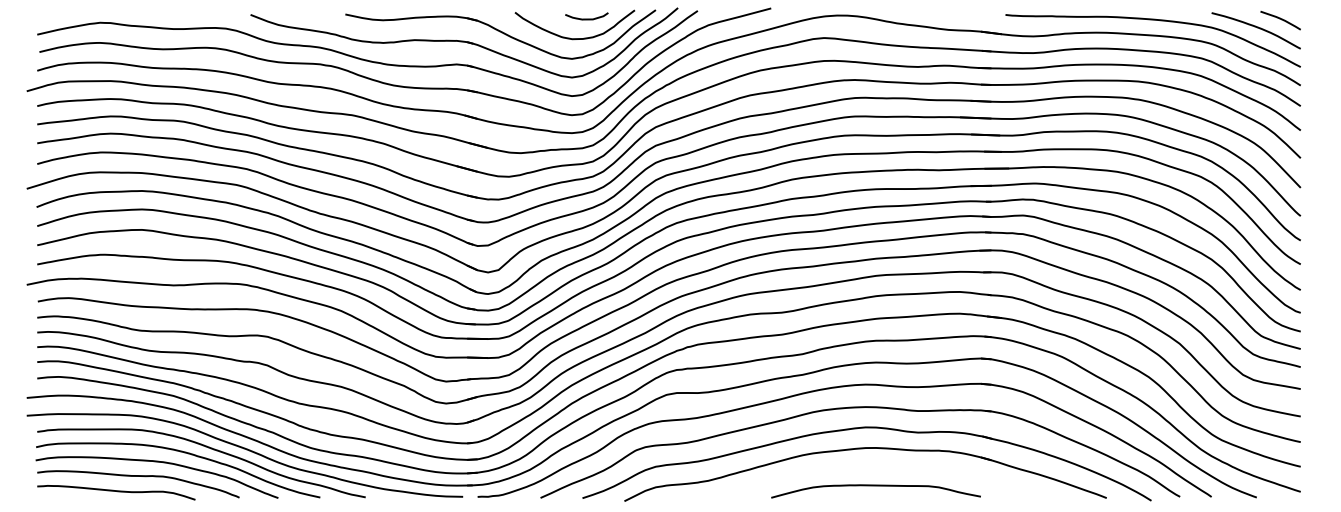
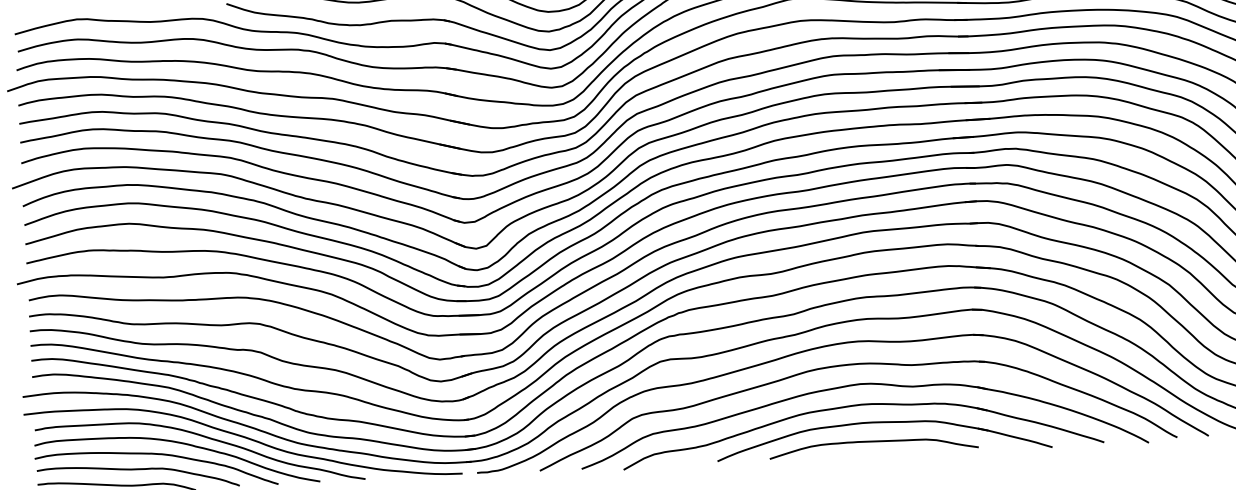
part: (886, 467) -> (883, 423), added

